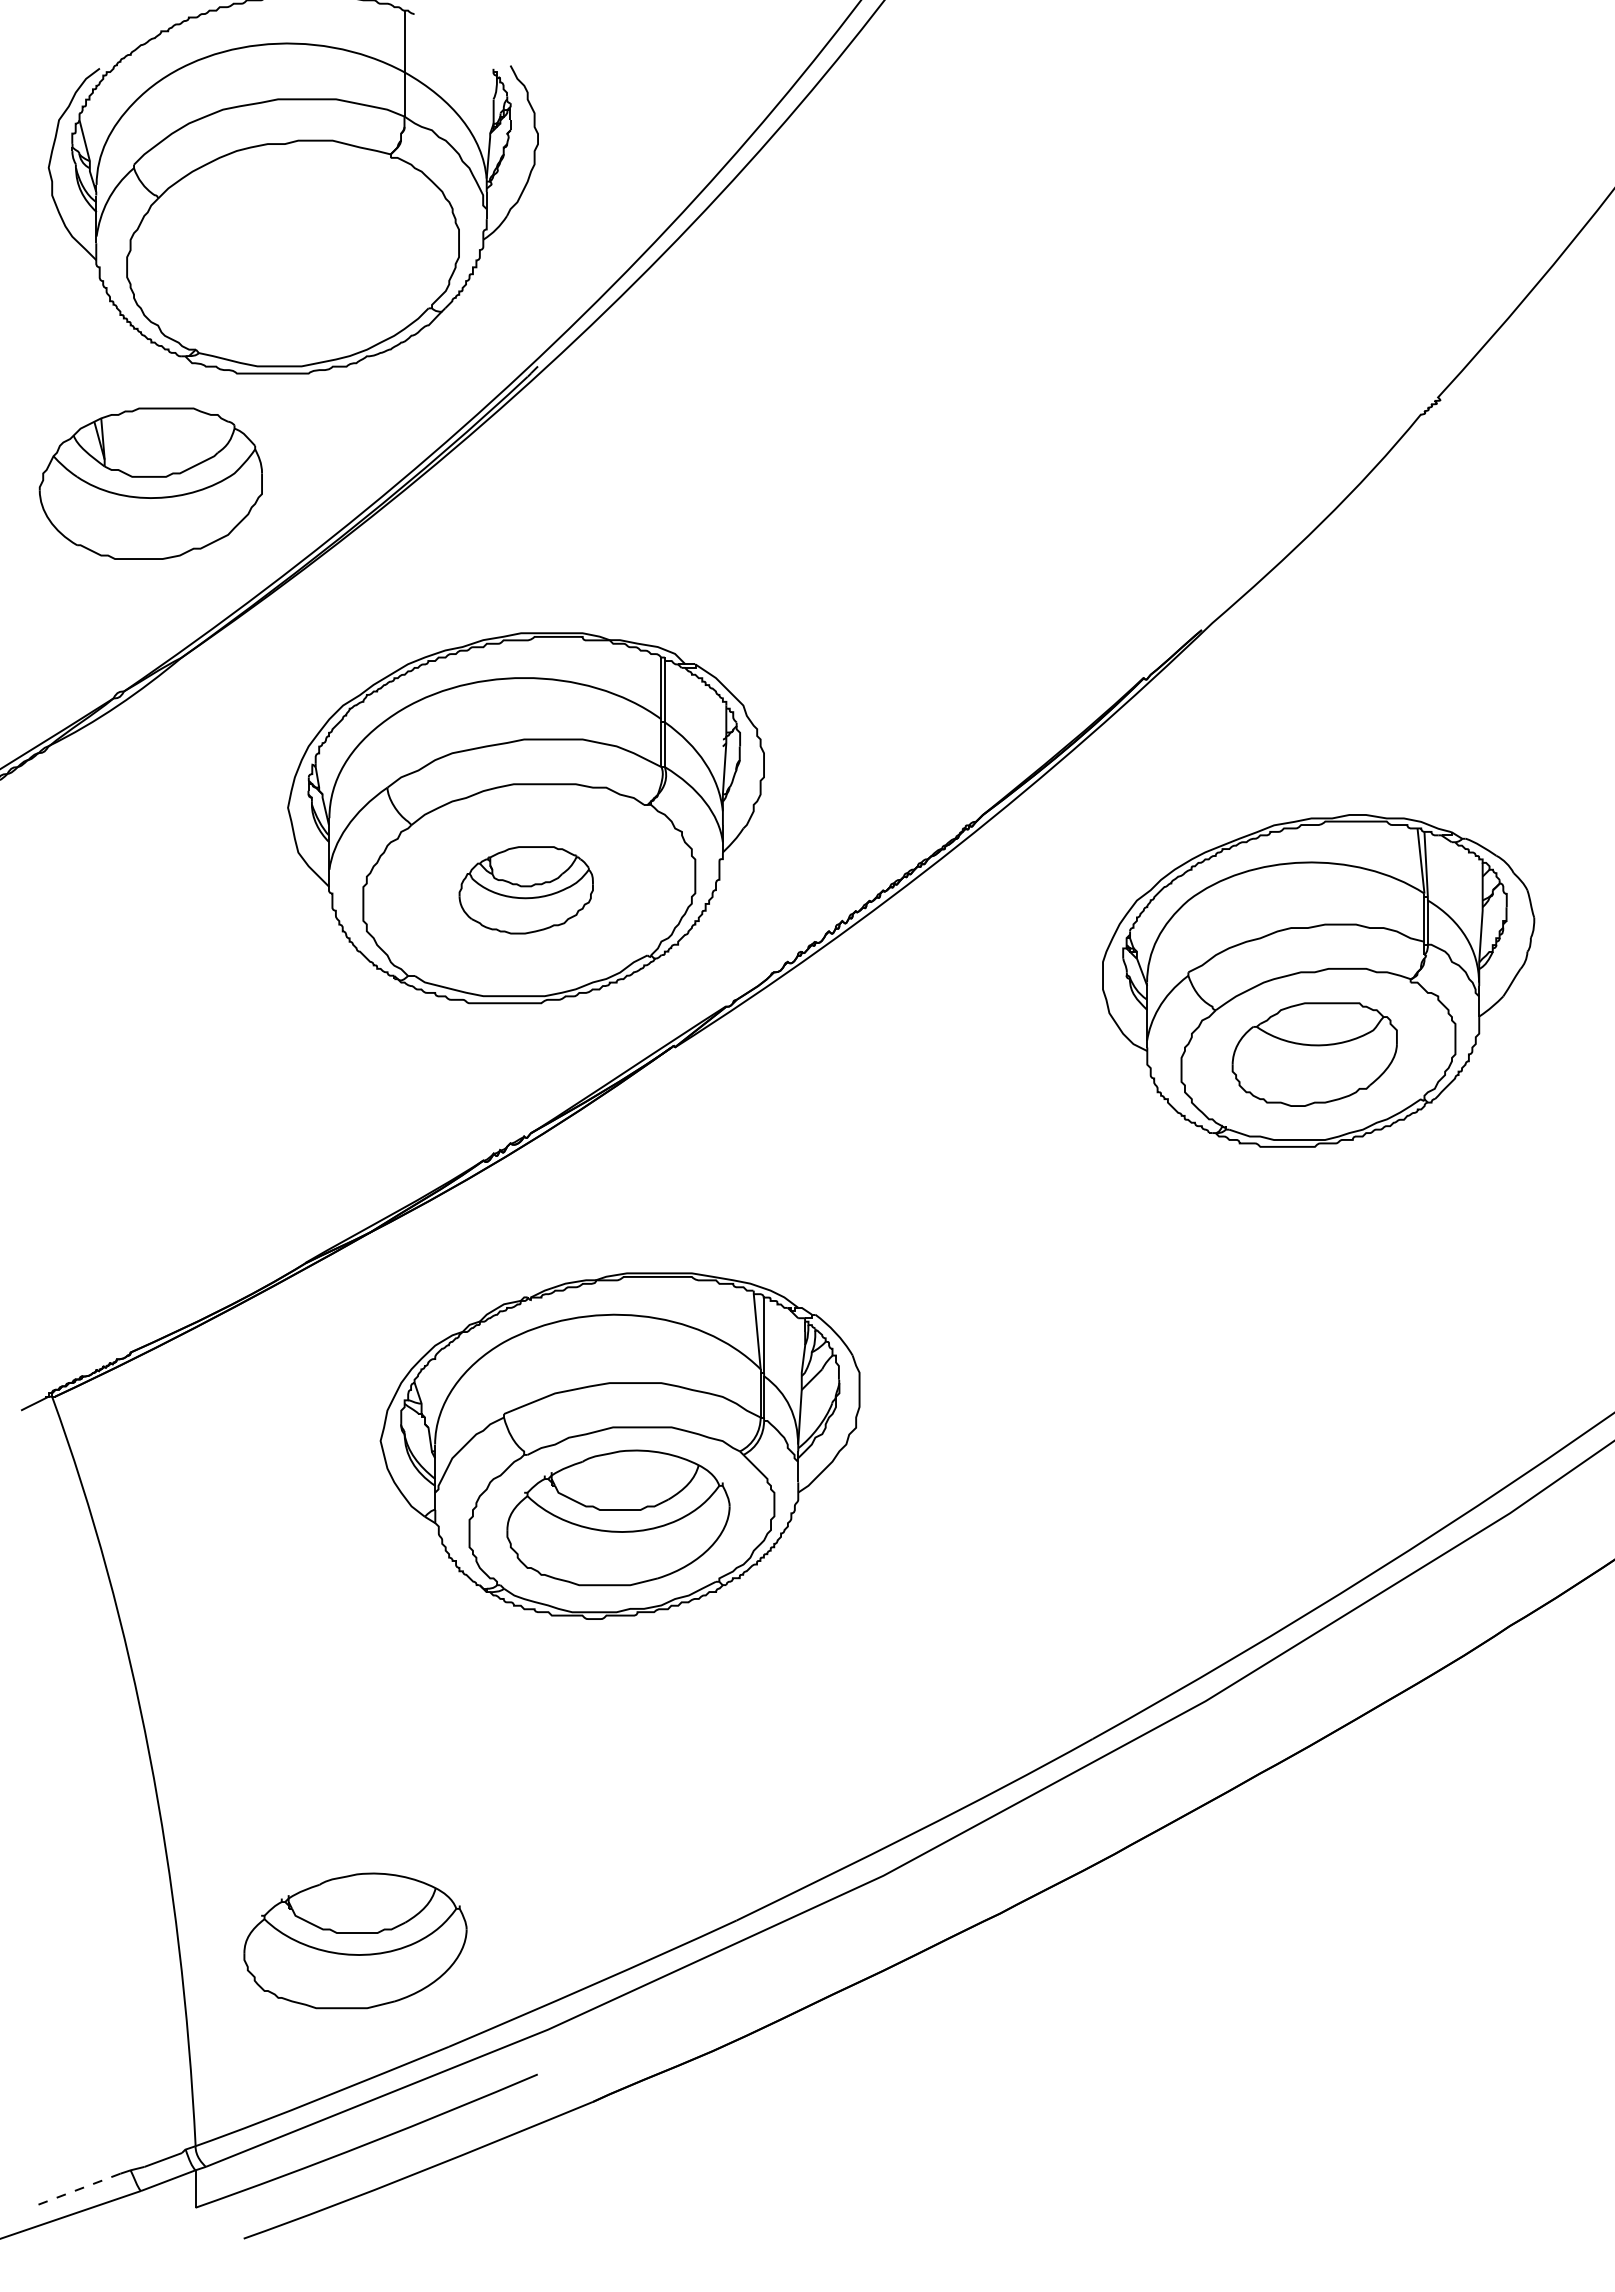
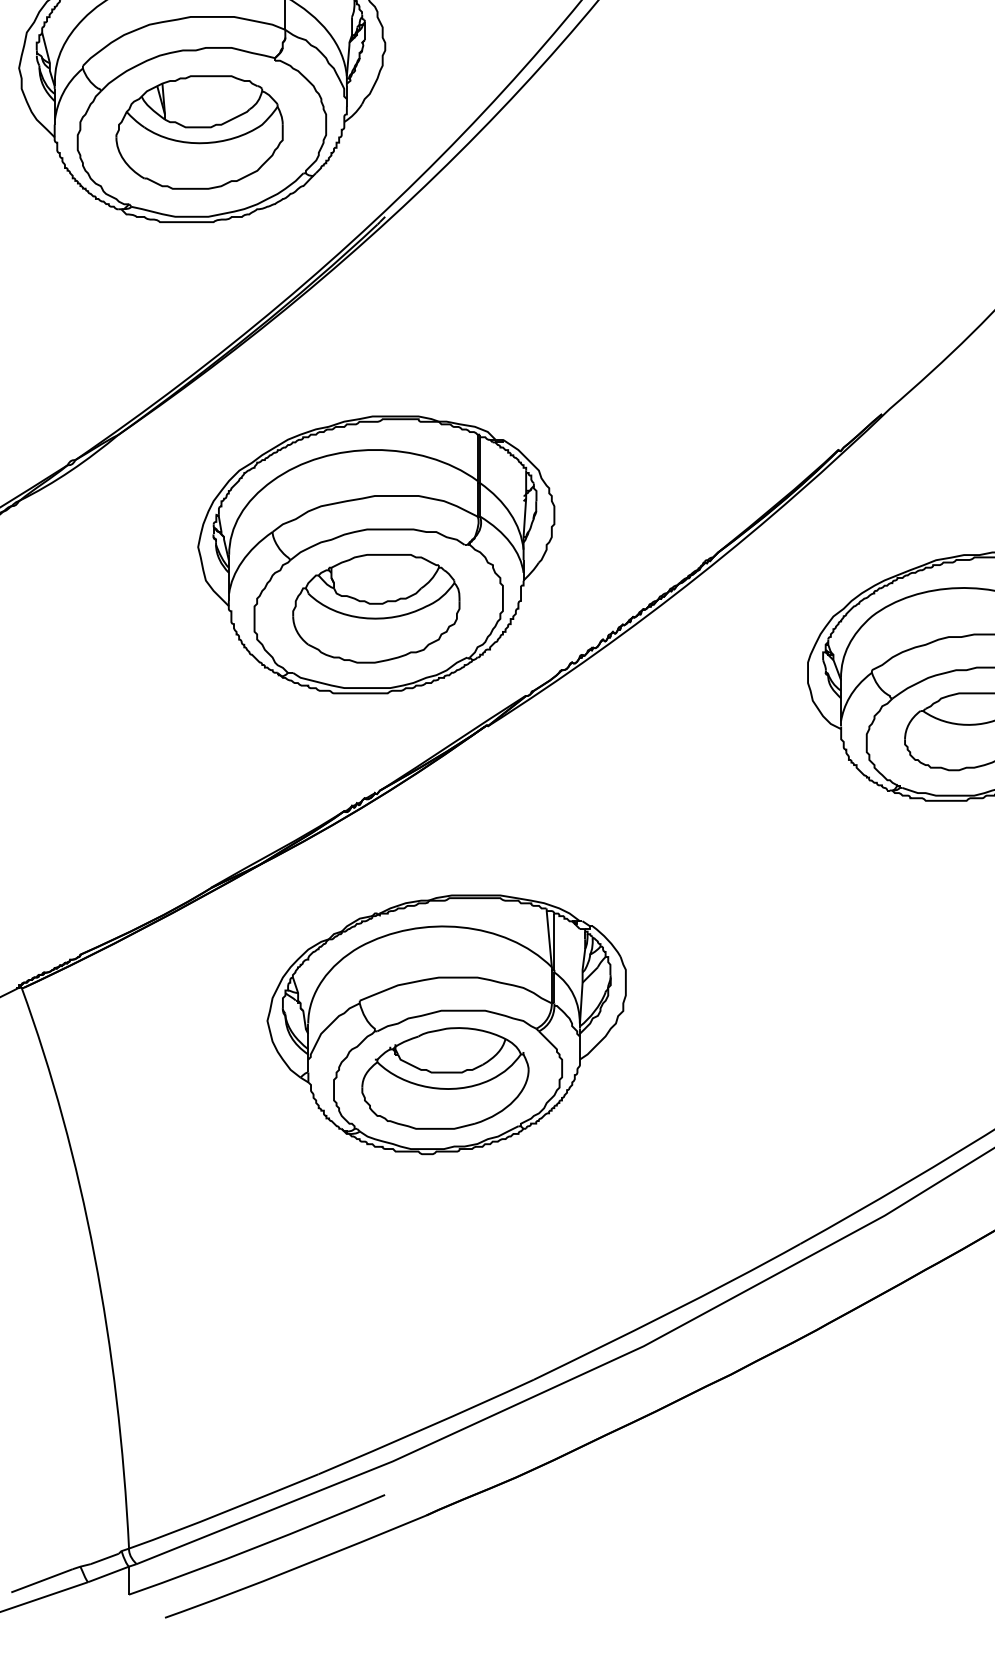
part: (150, 483) -> (199, 132), moved
part: (526, 890) -> (376, 608), size x1.67
part: (355, 1940) -> (248, 1394), removed
line: (79, 2189) -> (42, 1581), dashed -> solid

